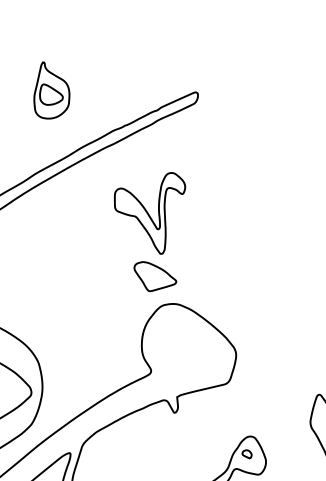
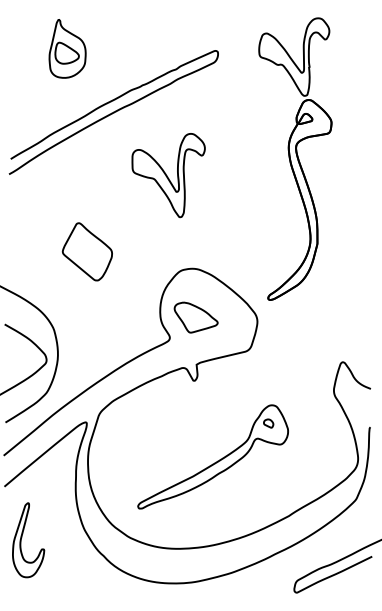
part: (273, 196) -> (295, 158), added
part: (154, 276) -> (195, 317), moved
part: (70, 287) -> (86, 251), added

